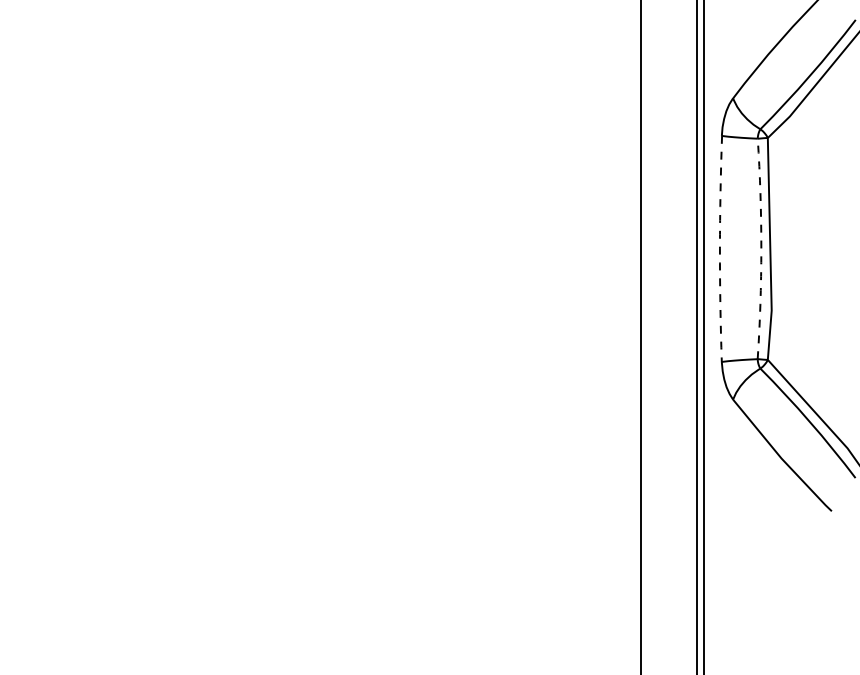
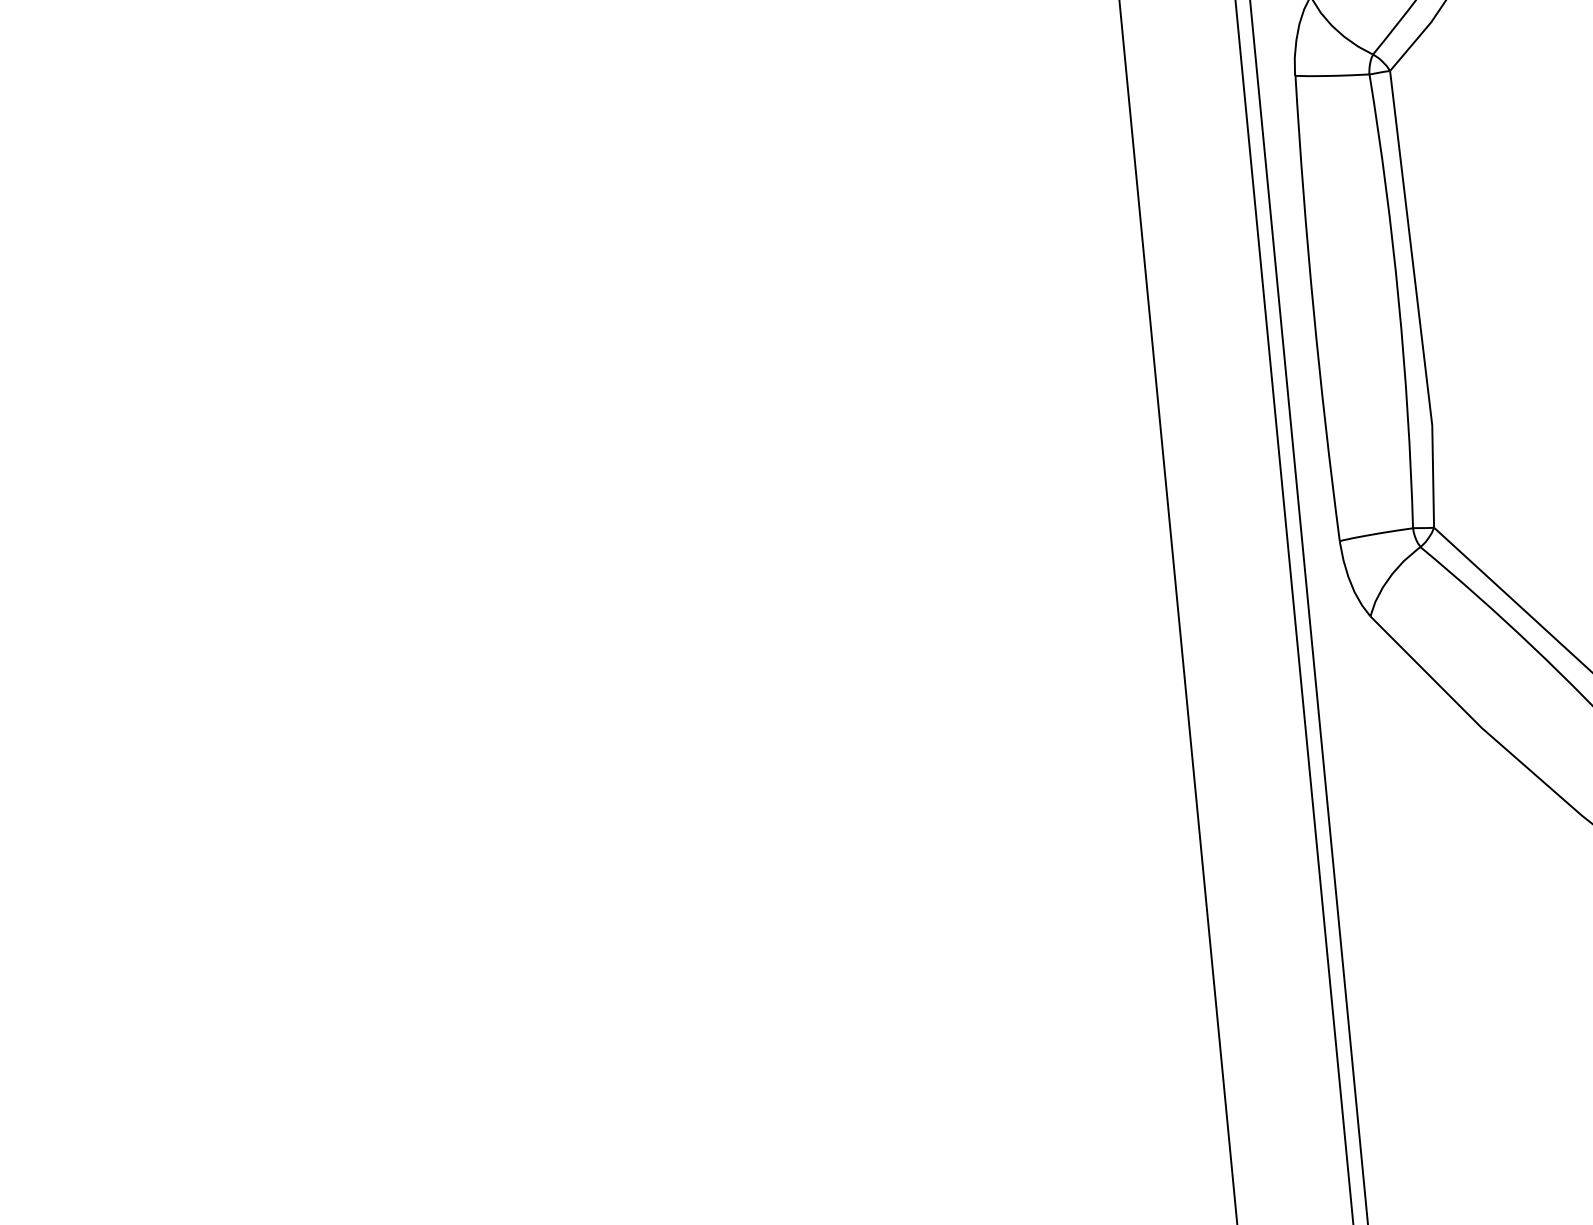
arc: (719, 248) -> (1312, 308), dashed -> solid
arc: (761, 248) -> (1398, 299), dashed -> solid

